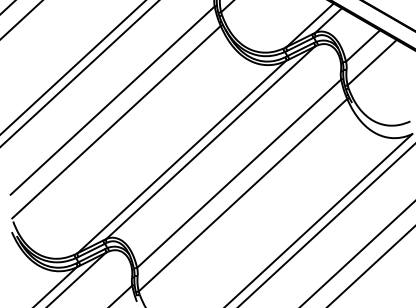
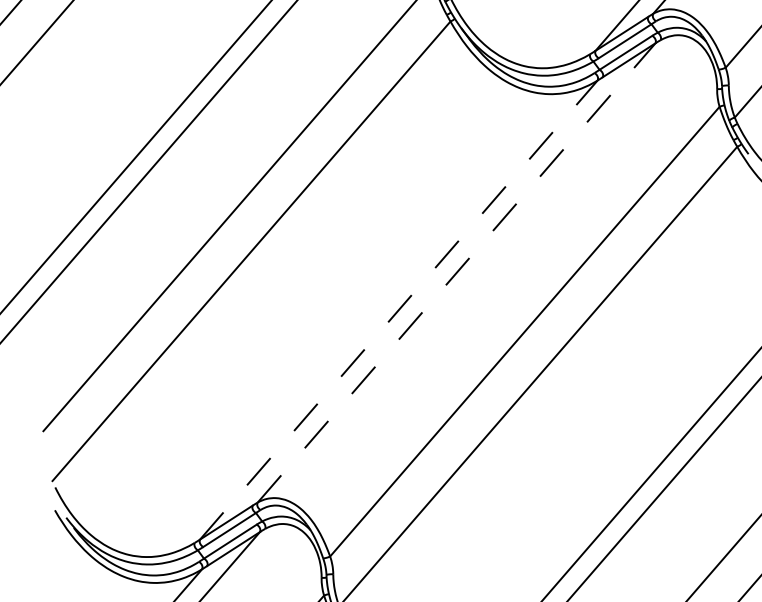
line: (210, 142) -> (456, 272), solid -> dashed
line: (181, 157) -> (398, 310), solid -> dashed

